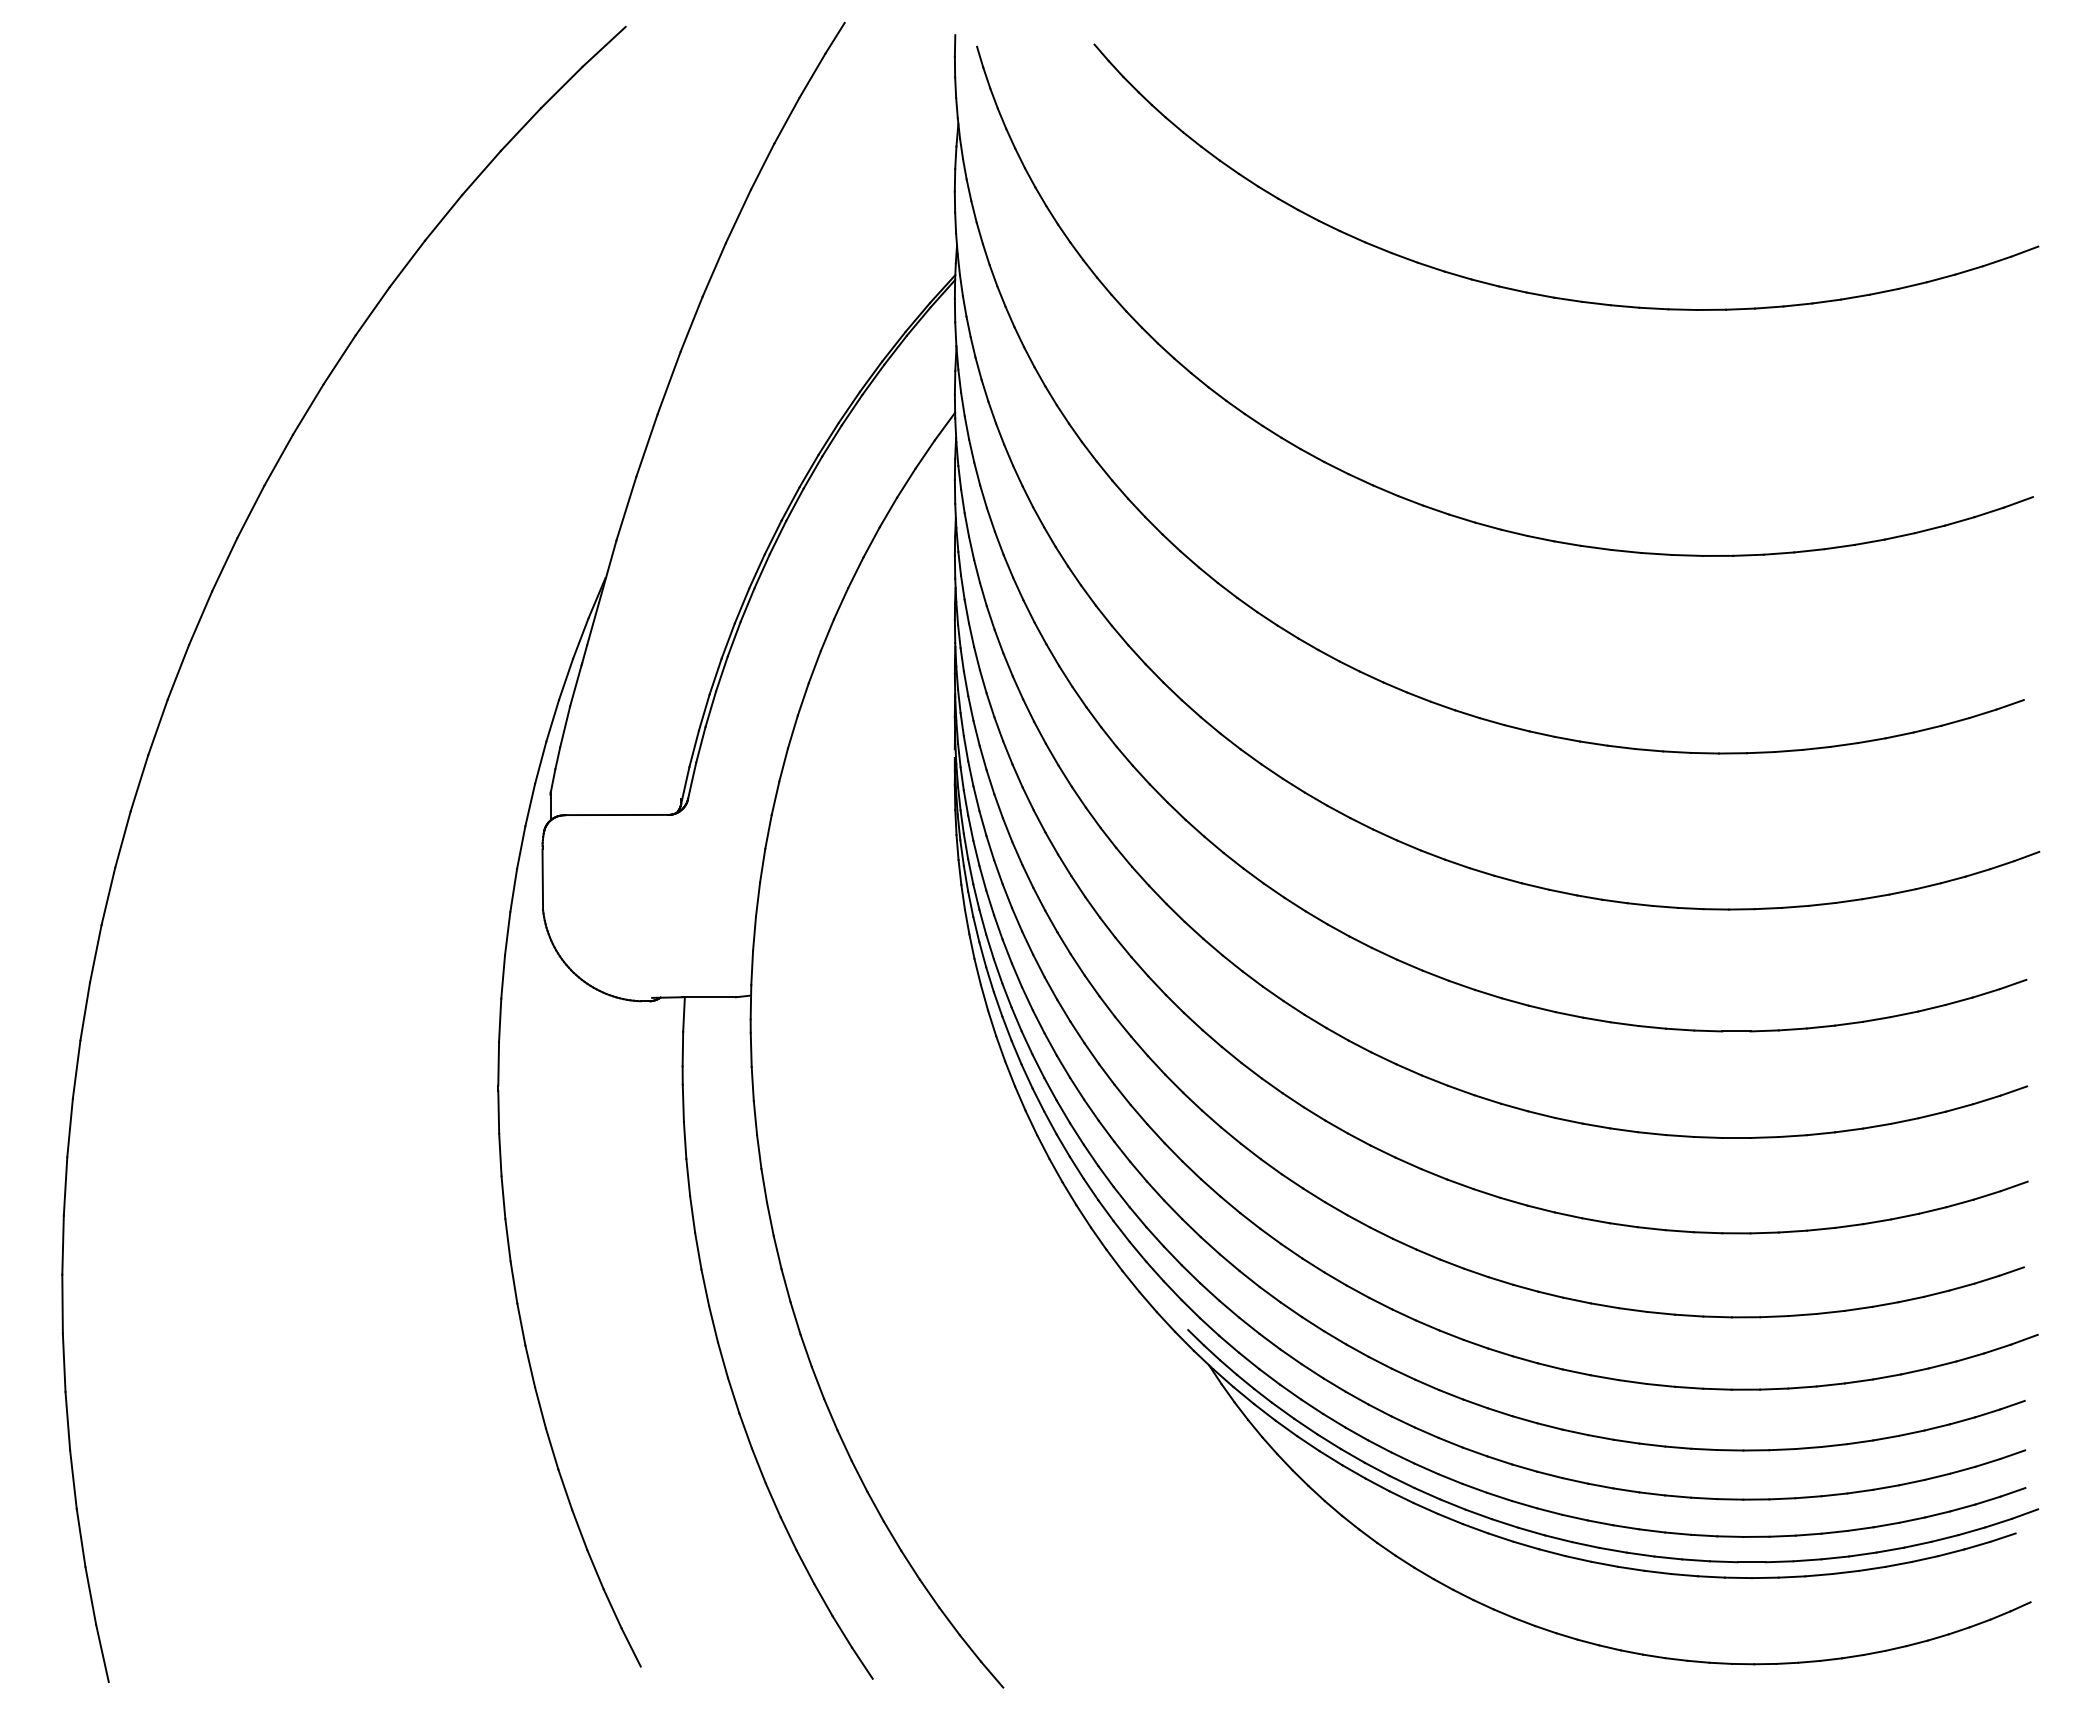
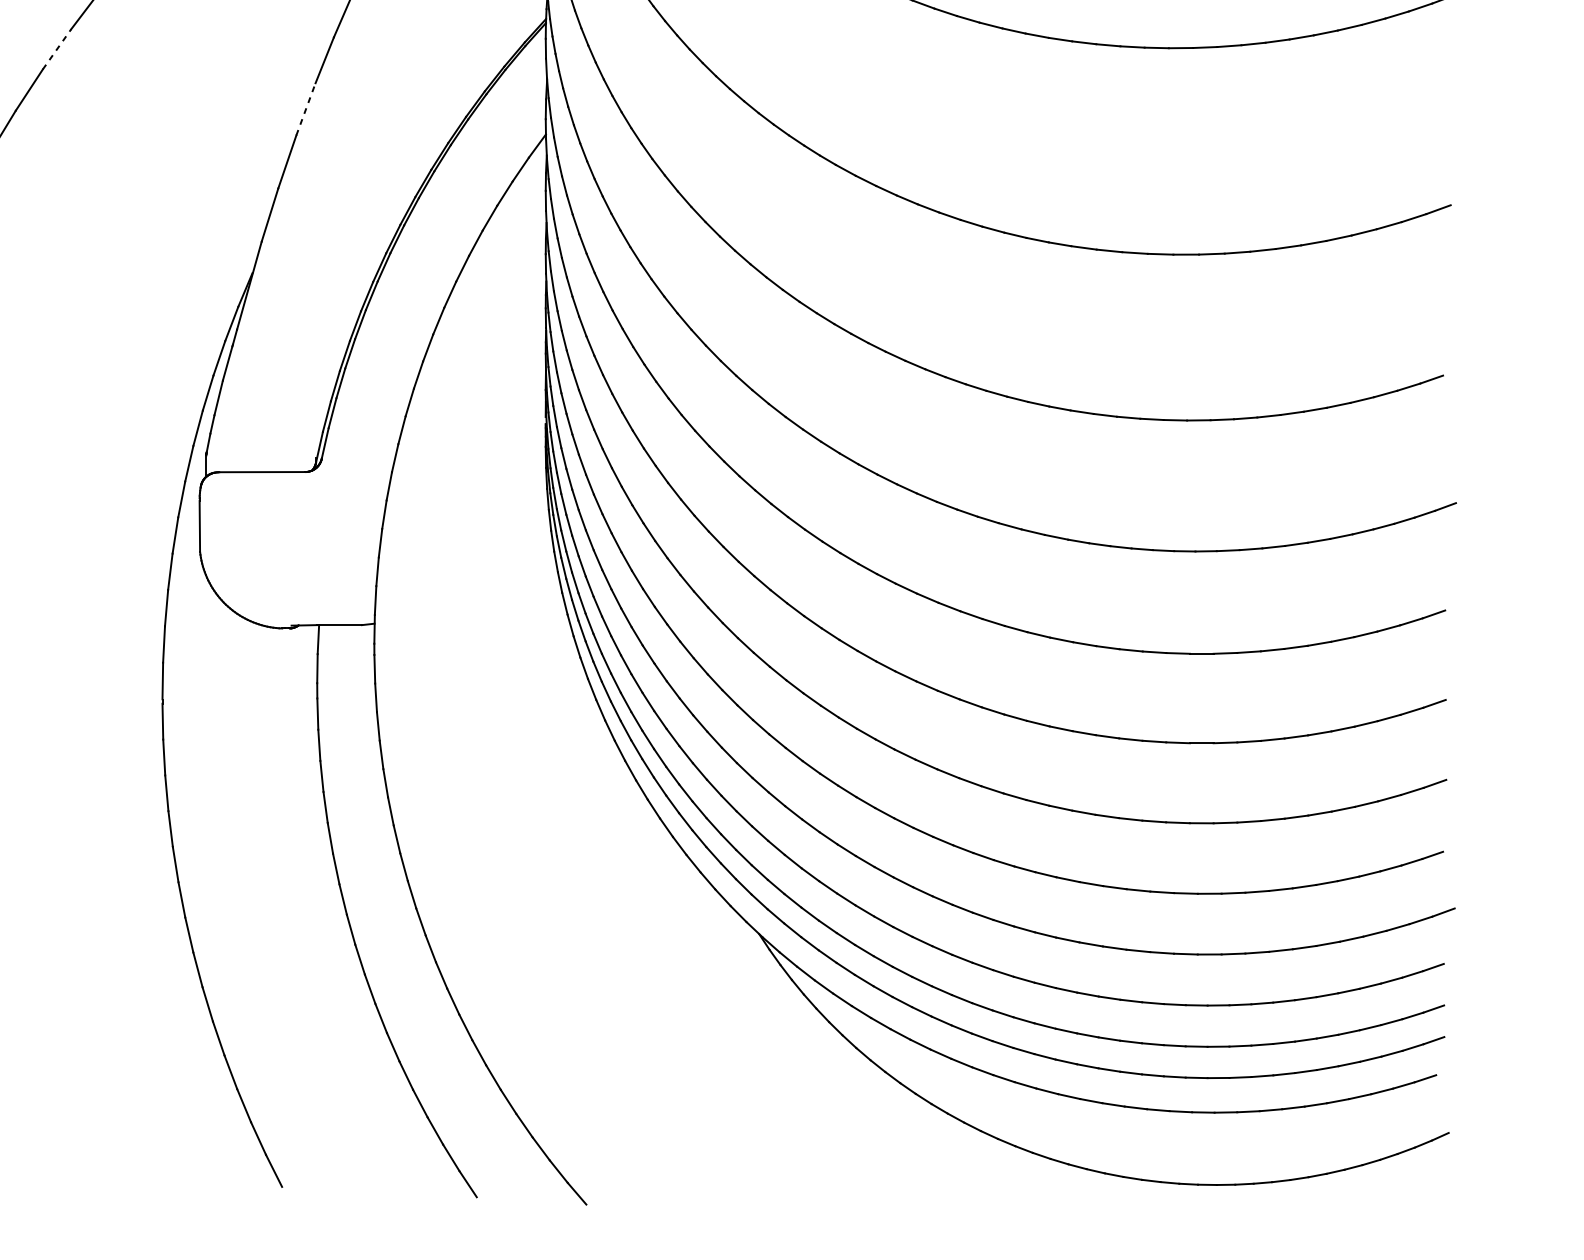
line: (372, 311) -> (56, 49), solid -> dashed
line: (669, 382) -> (306, 109), solid -> dashed
part: (1594, 1545) -> (1082, 1085), removed

